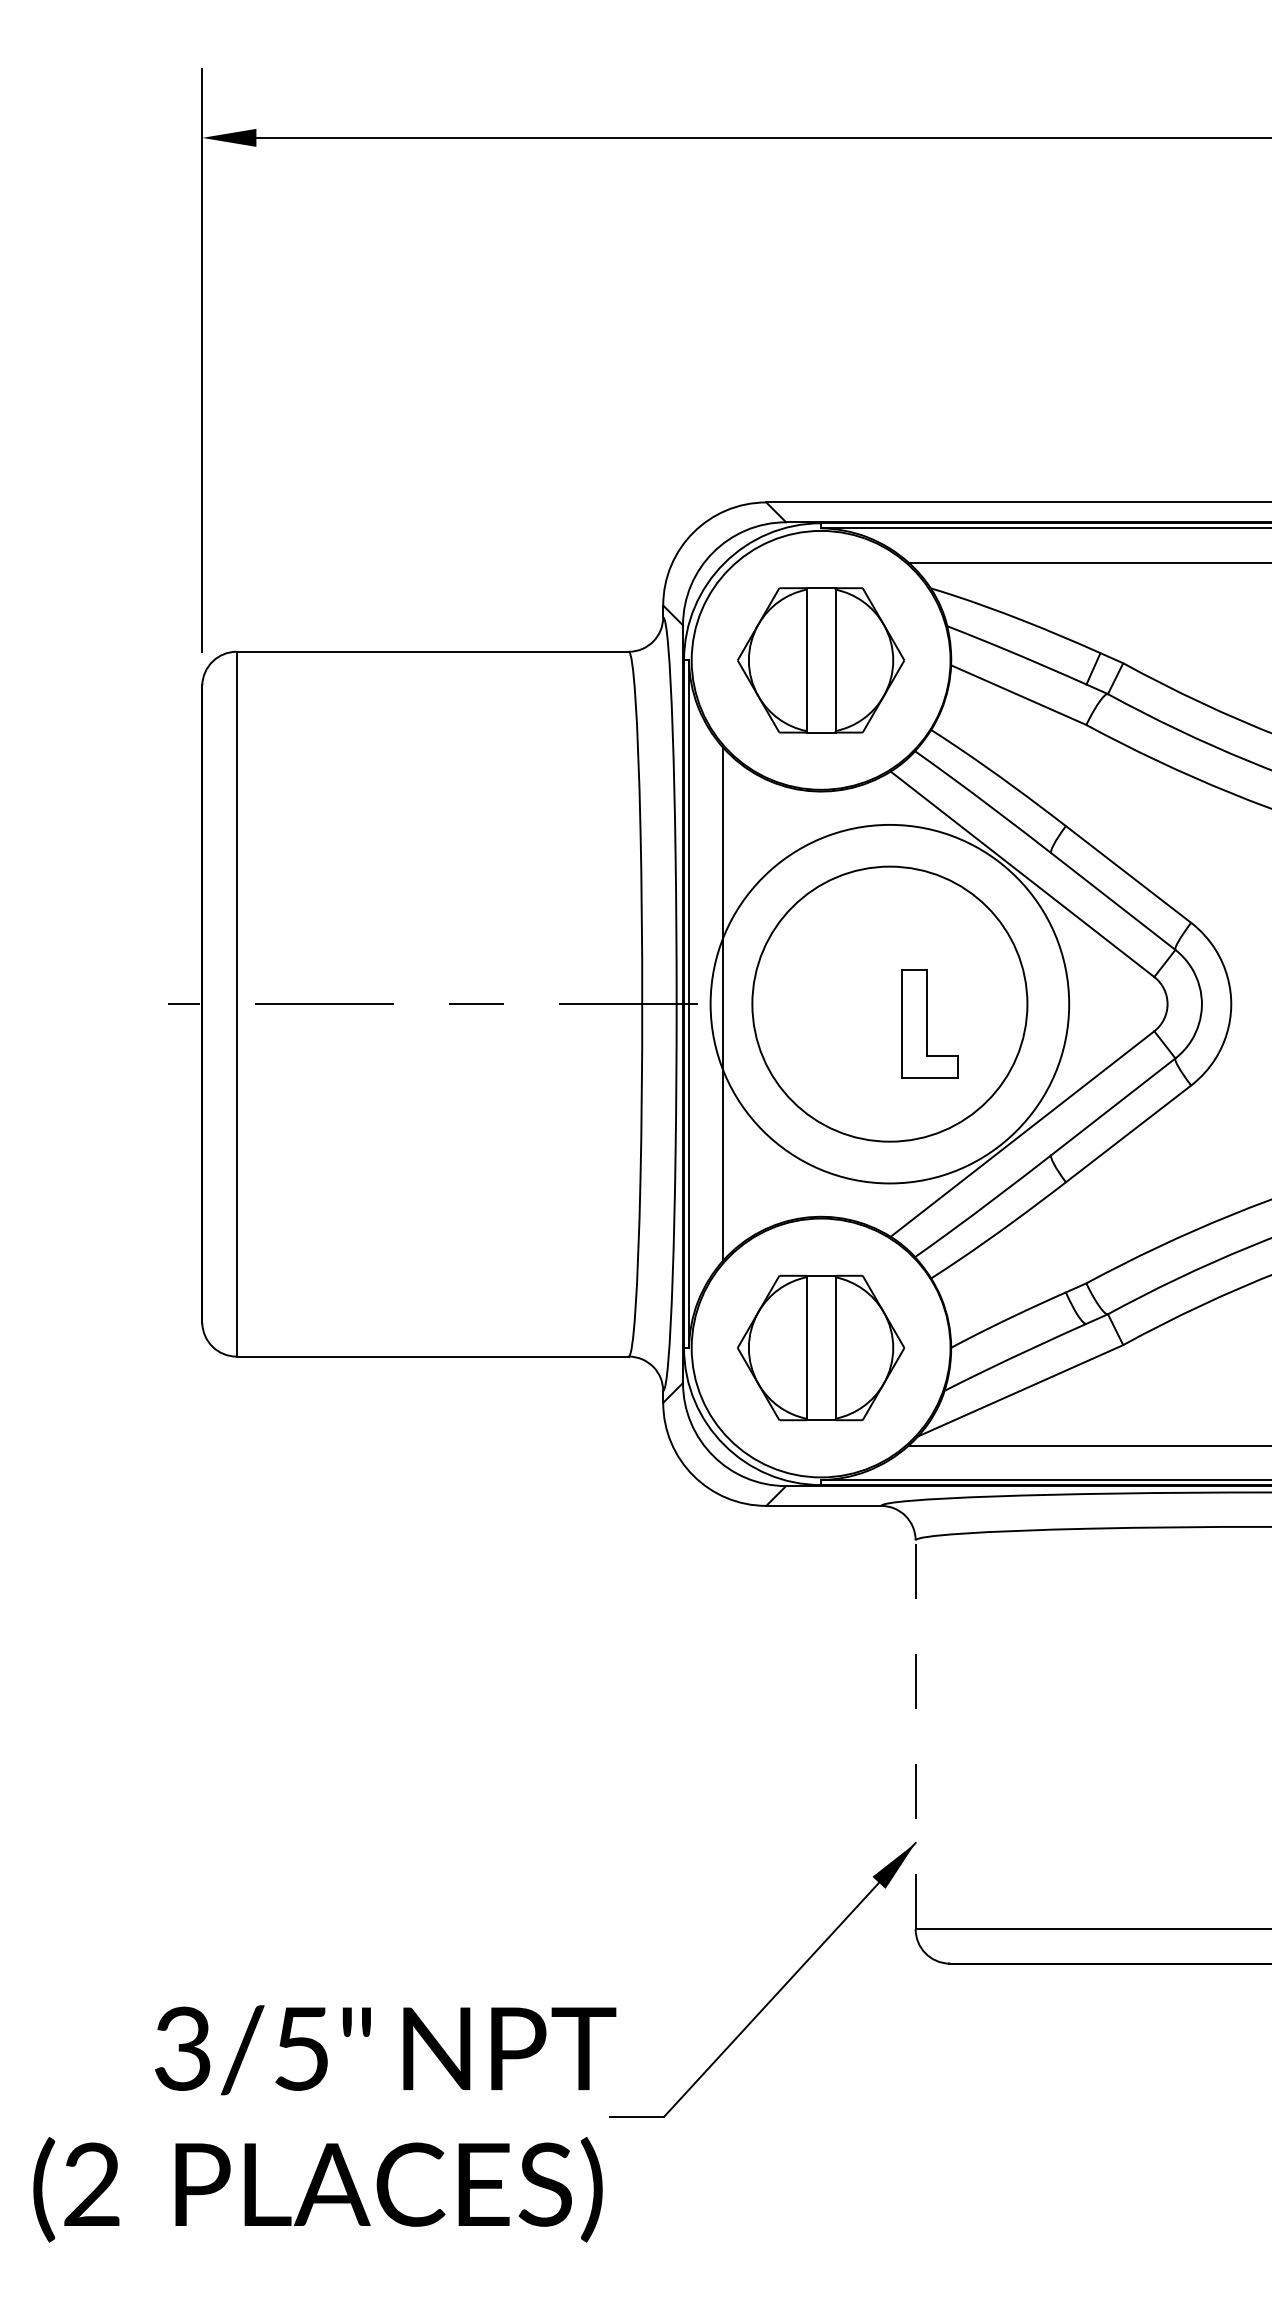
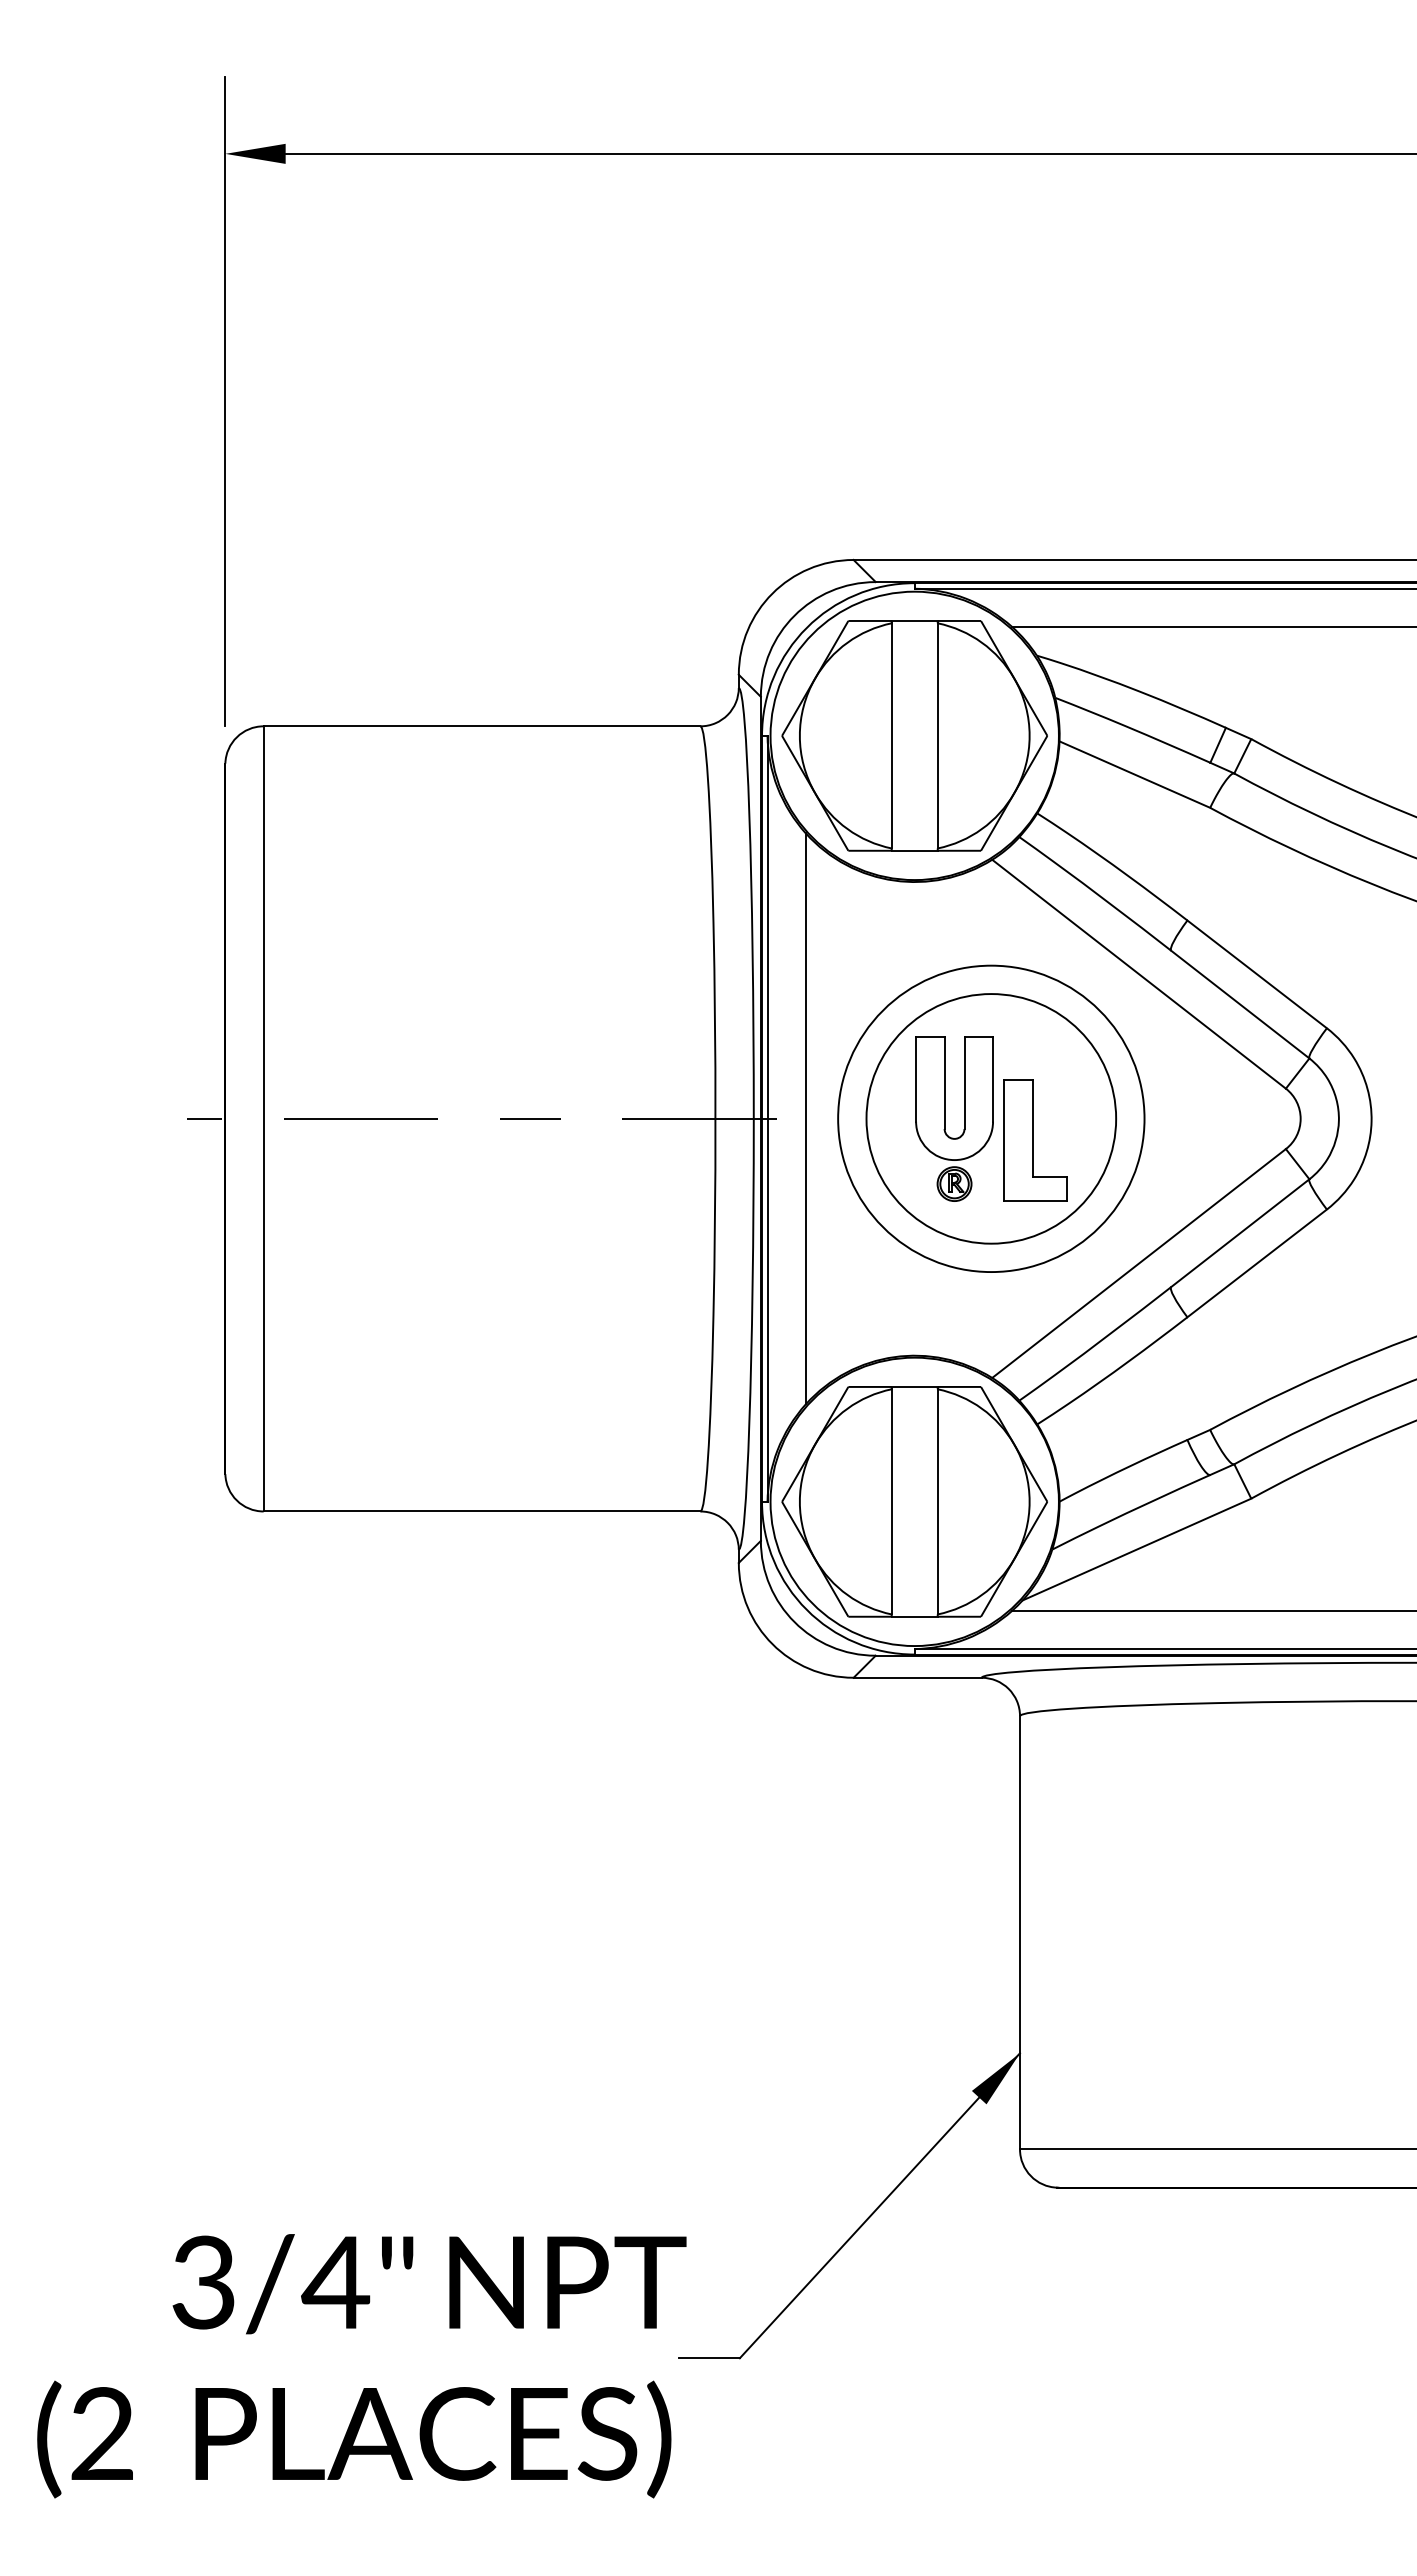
part: (820, 660) -> (914, 735), size x1.43
part: (848, 1003) -> (945, 1118), added
circle: (890, 1003) -> (991, 1118), size x0.62
part: (820, 1347) -> (914, 1501), size x1.43
line: (916, 1734) -> (1020, 1932), dashed -> solid
text: (301, 2048) -> (335, 2282), 3/5" -> 3/4"

